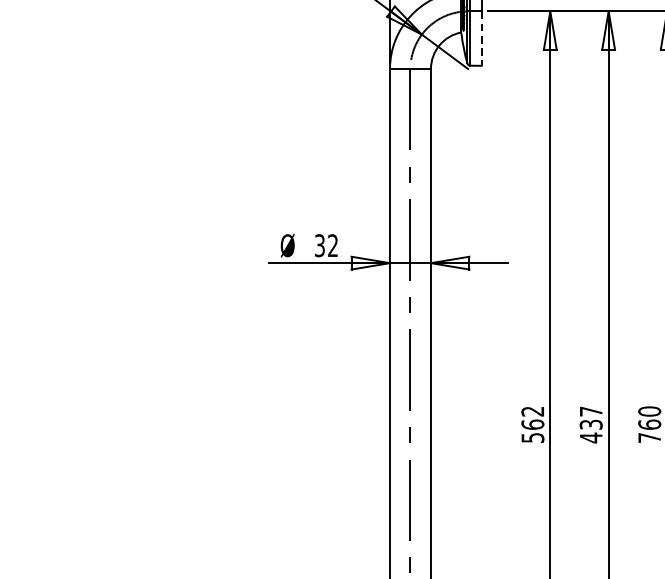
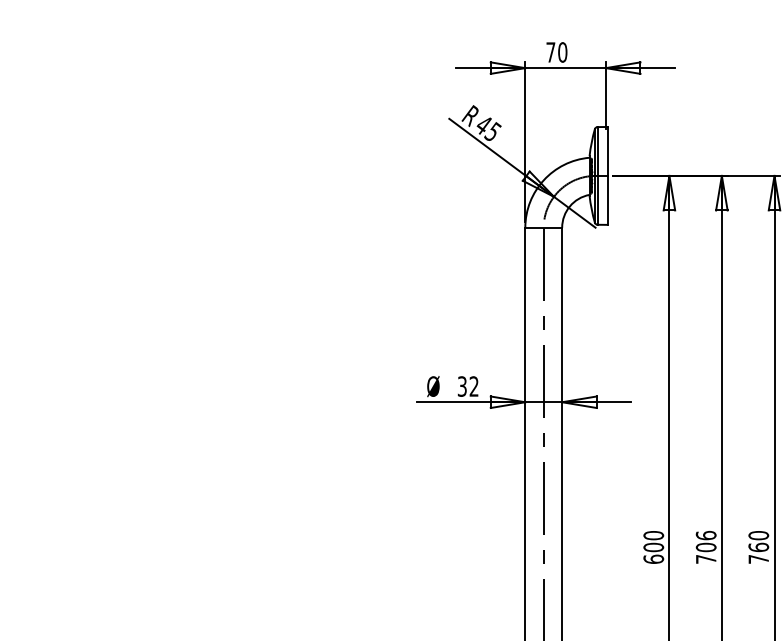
line: (481, 38) -> (607, 200), dashed -> solid
text: (532, 424) -> (653, 547), 562 -> 600
text: (590, 424) -> (705, 547), 437 -> 706

